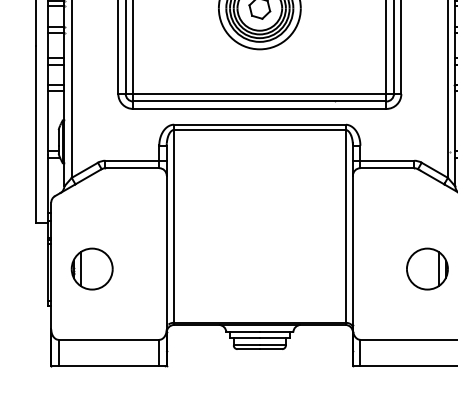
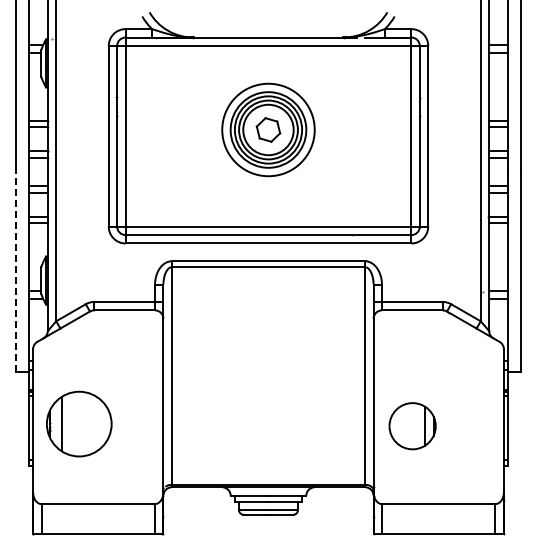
line: (36, 133) -> (16, 271), solid -> dashed
part: (92, 269) -> (79, 424), size x1.4
part: (427, 269) -> (412, 426), moved

